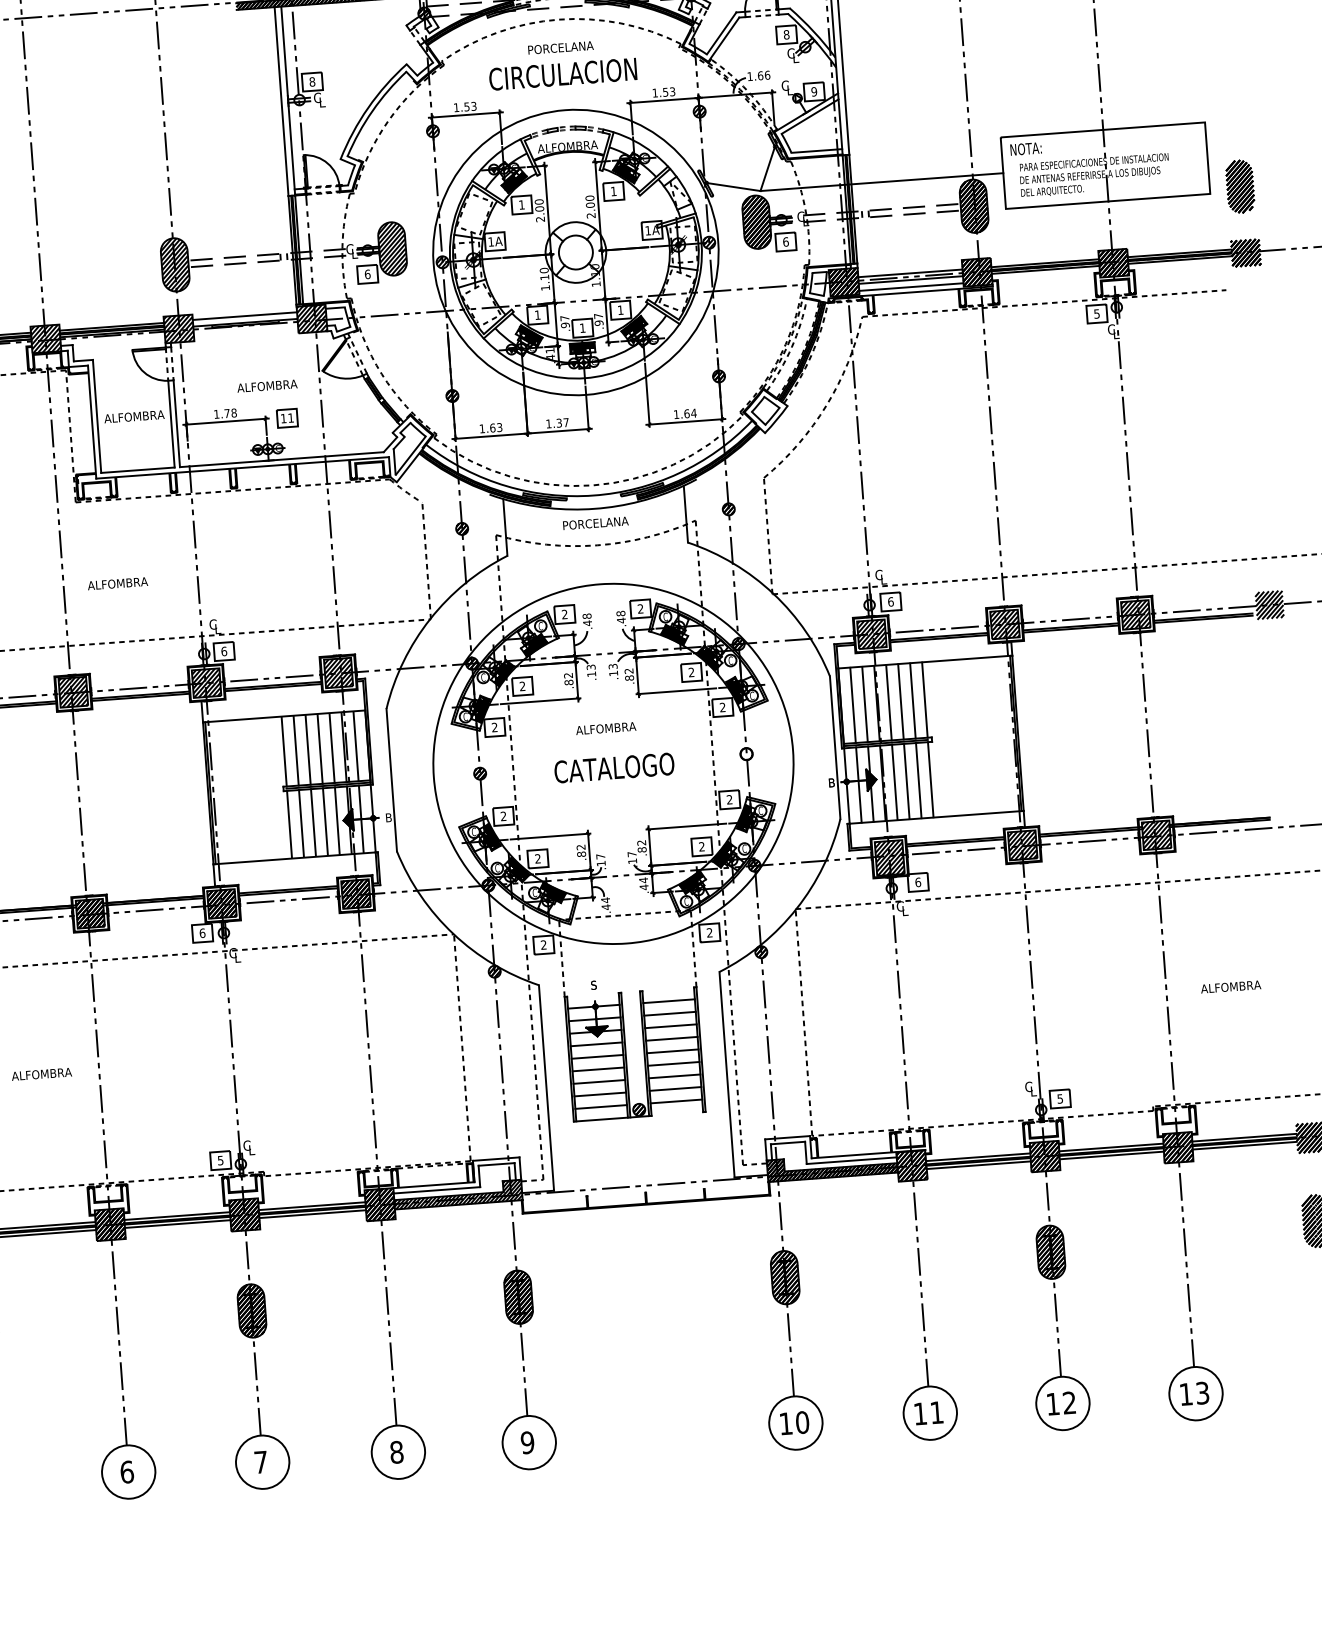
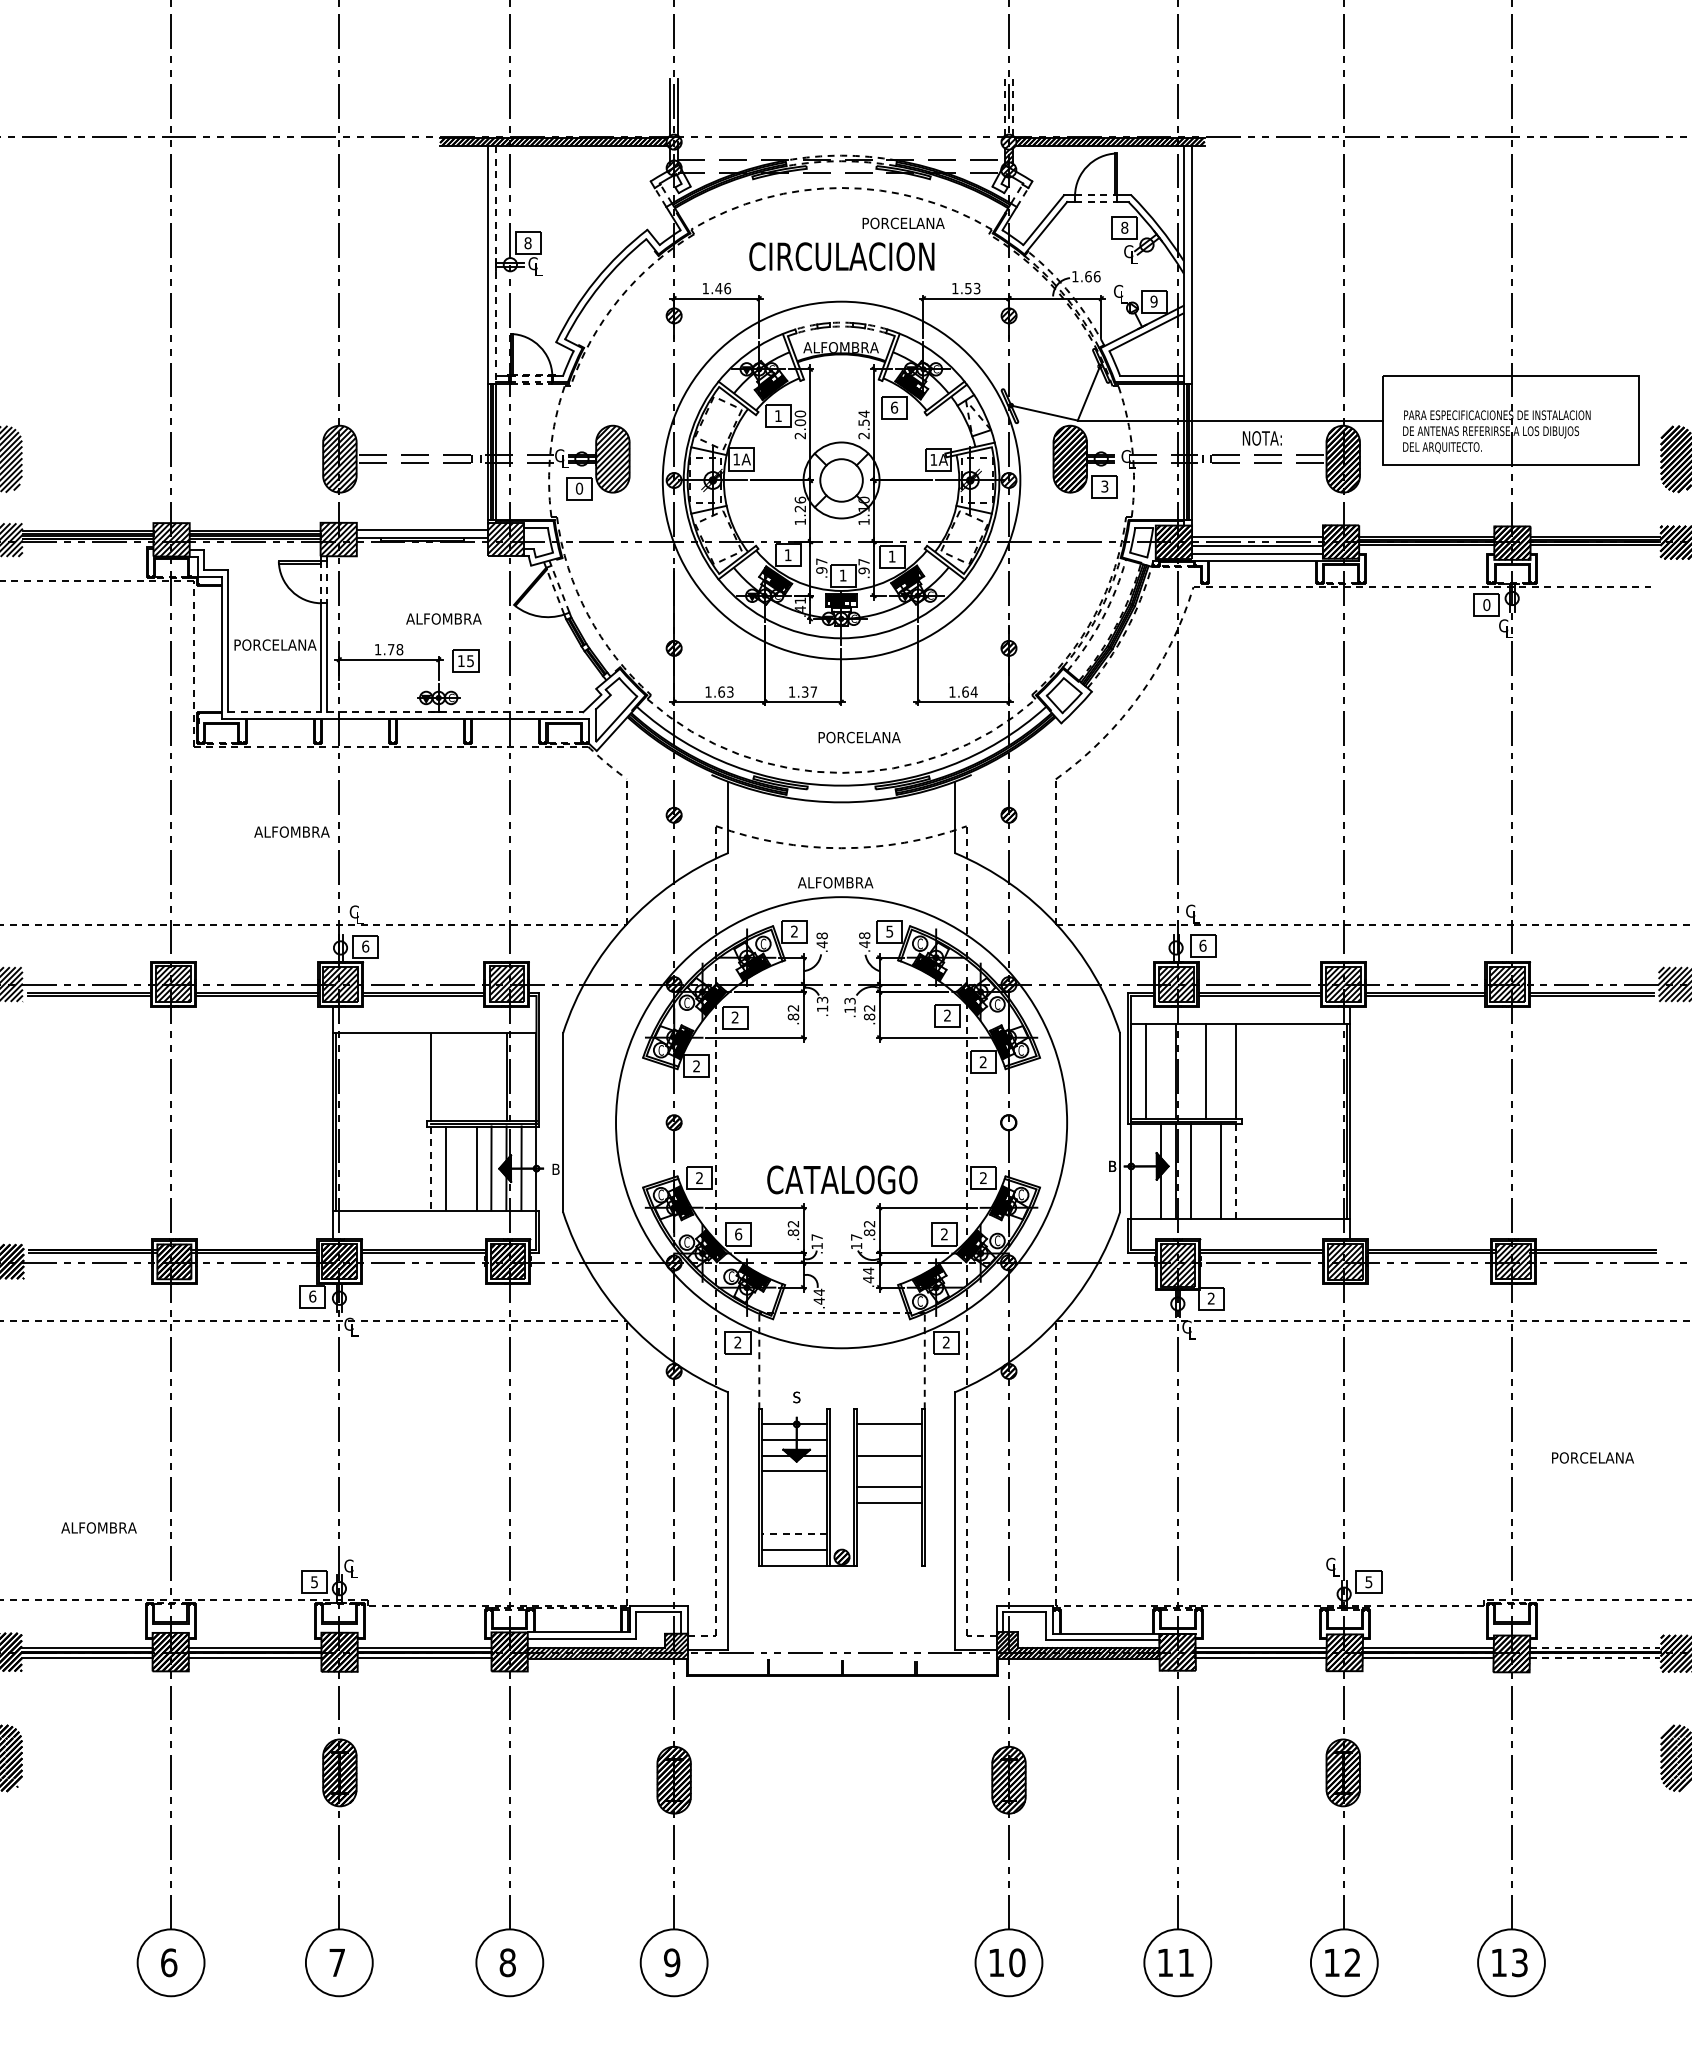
text: (560, 47) -> (903, 223), moved
line: (288, 100) -> (496, 264), solid -> dashed
text: (470, 106) -> (723, 288), 1.53 -> 1.46
text: (1025, 149) -> (1261, 438), moved
text: (613, 191) -> (894, 407), 1 -> 6
text: (589, 201) -> (863, 418), 2.00 -> 2.54
text: (785, 241) -> (1104, 486), 6 -> 3
text: (367, 274) -> (579, 488), 6 -> 0
text: (543, 274) -> (799, 504), 1.10 -> 1.26
text: (1096, 314) -> (1486, 605), 5 -> 0
text: (134, 416) -> (275, 644), ALFOMBRA -> PORCELANA
text: (291, 418) -> (470, 661), 11 -> 15
line: (282, 459) -> (455, 712), solid -> dashed
line: (137, 470) -> (274, 712), solid -> dashed
text: (595, 523) -> (859, 737), moved
text: (117, 583) -> (291, 831), moved
text: (640, 608) -> (889, 931), 2 -> 5
line: (912, 700) -> (1221, 1071), removed
line: (889, 702) -> (1191, 1071), removed
line: (865, 704) -> (1161, 1071), removed
text: (605, 728) -> (835, 882), moved
line: (355, 746) -> (521, 1077), removed
line: (332, 748) -> (491, 1077), removed
line: (320, 749) -> (476, 1077), removed
line: (308, 750) -> (461, 1077), removed
line: (296, 751) -> (446, 1077), removed
text: (614, 767) -> (842, 1179), moved
line: (930, 779) -> (1236, 1171), solid -> dashed
line: (906, 781) -> (1206, 1171), removed
line: (859, 784) -> (1146, 1171), removed
line: (313, 822) -> (461, 1168), removed
line: (289, 824) -> (431, 1168), solid -> dashed
text: (537, 858) -> (738, 1234), 2 -> 6
text: (917, 882) -> (1210, 1298), 6 -> 2
text: (1230, 986) -> (1592, 1457), ALFOMBRA -> PORCELANA
line: (669, 1013) -> (888, 1439), removed
line: (671, 1038) -> (888, 1471), removed
line: (597, 1057) -> (794, 1487), removed
line: (598, 1069) -> (794, 1502), removed
text: (41, 1073) -> (98, 1527), moved
line: (673, 1076) -> (888, 1518), removed
line: (599, 1081) -> (794, 1518), removed
line: (674, 1089) -> (888, 1534), removed
line: (600, 1094) -> (794, 1534), solid -> dashed
line: (675, 1101) -> (888, 1550), removed
line: (1244, 1137) -> (1595, 1647), solid -> dashed
line: (1245, 1145) -> (1595, 1657), solid -> dashed

